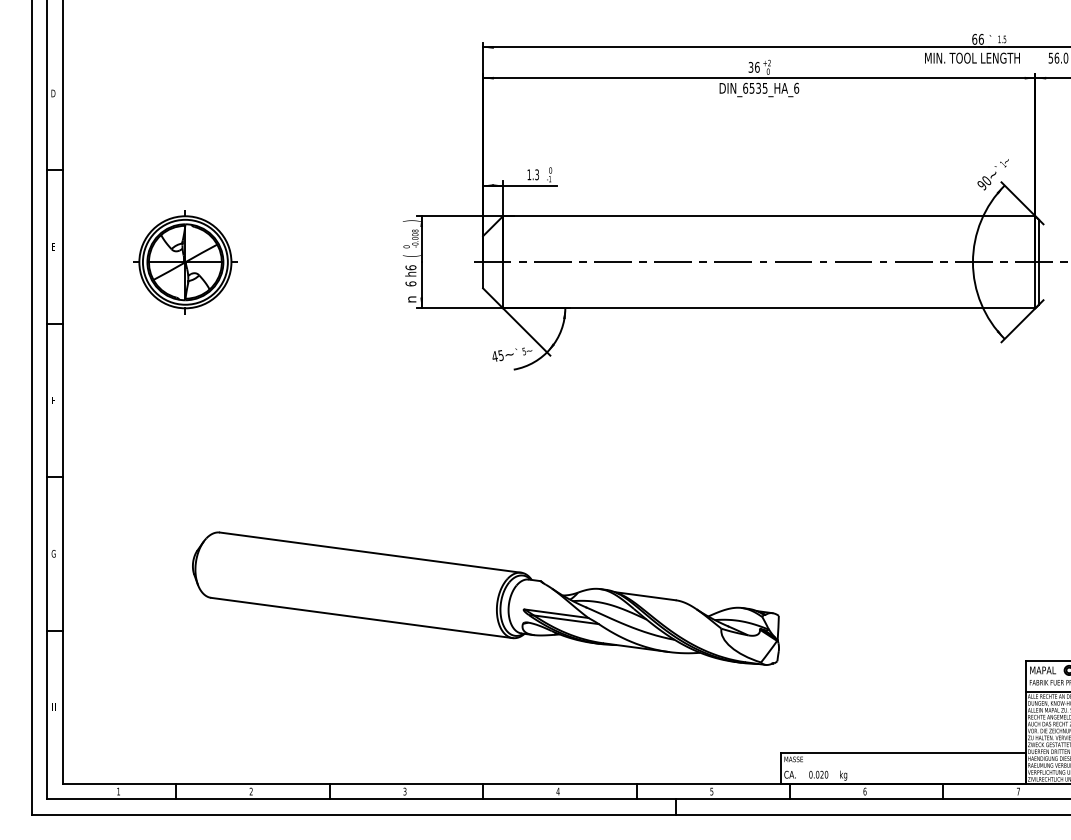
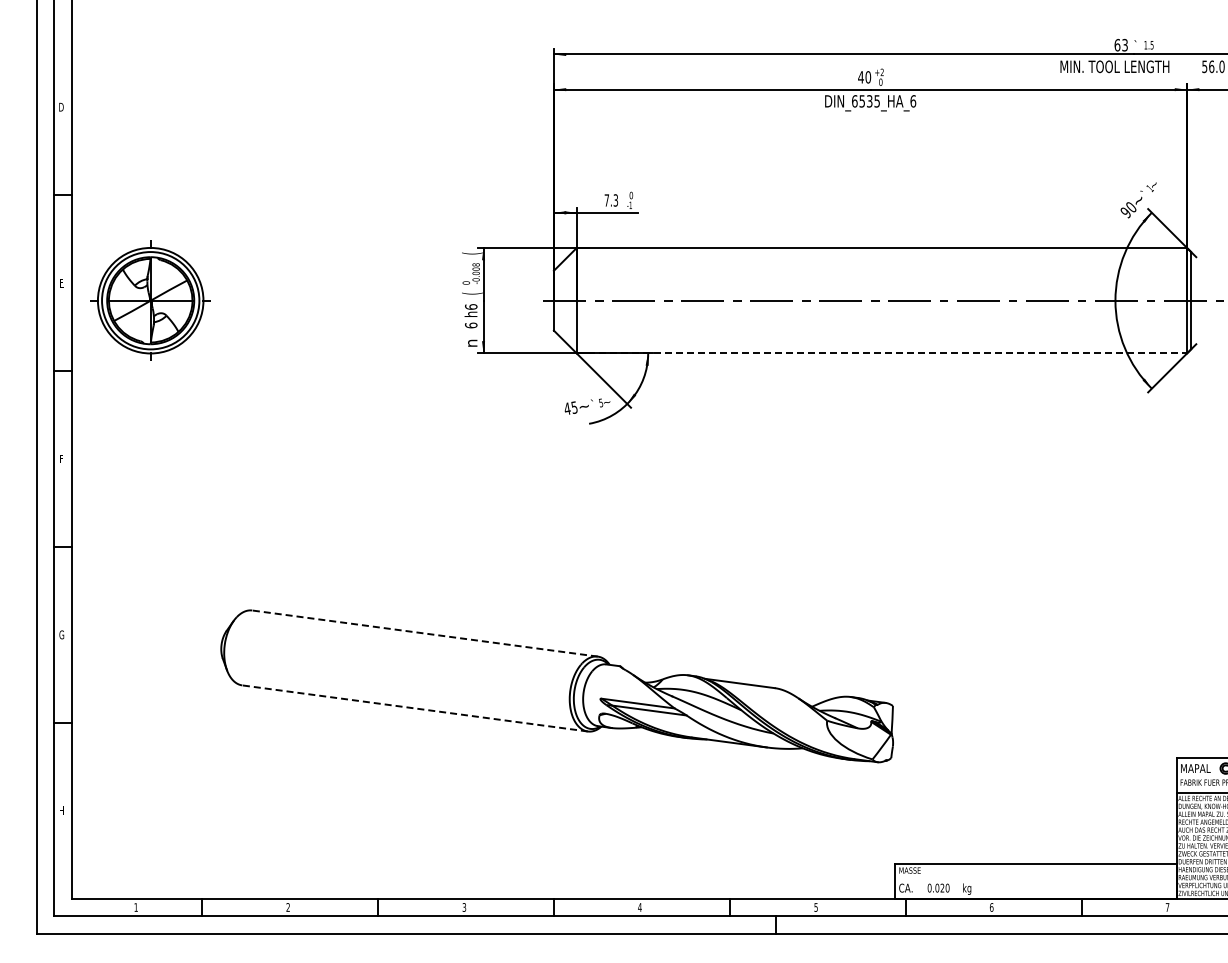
text: (981, 38) -> (1125, 44), 66 -> 63
text: (754, 67) -> (864, 77), 36 -> 40
text: (528, 174) -> (606, 200), 1.3 -> 7.3
text: (412, 221) -> (472, 253), ) -> (
part: (185, 262) -> (150, 300), moved
line: (769, 308) -> (882, 353), solid -> dashed
line: (370, 552) -> (424, 633), solid -> dashed
line: (361, 618) -> (414, 708), solid -> dashed

